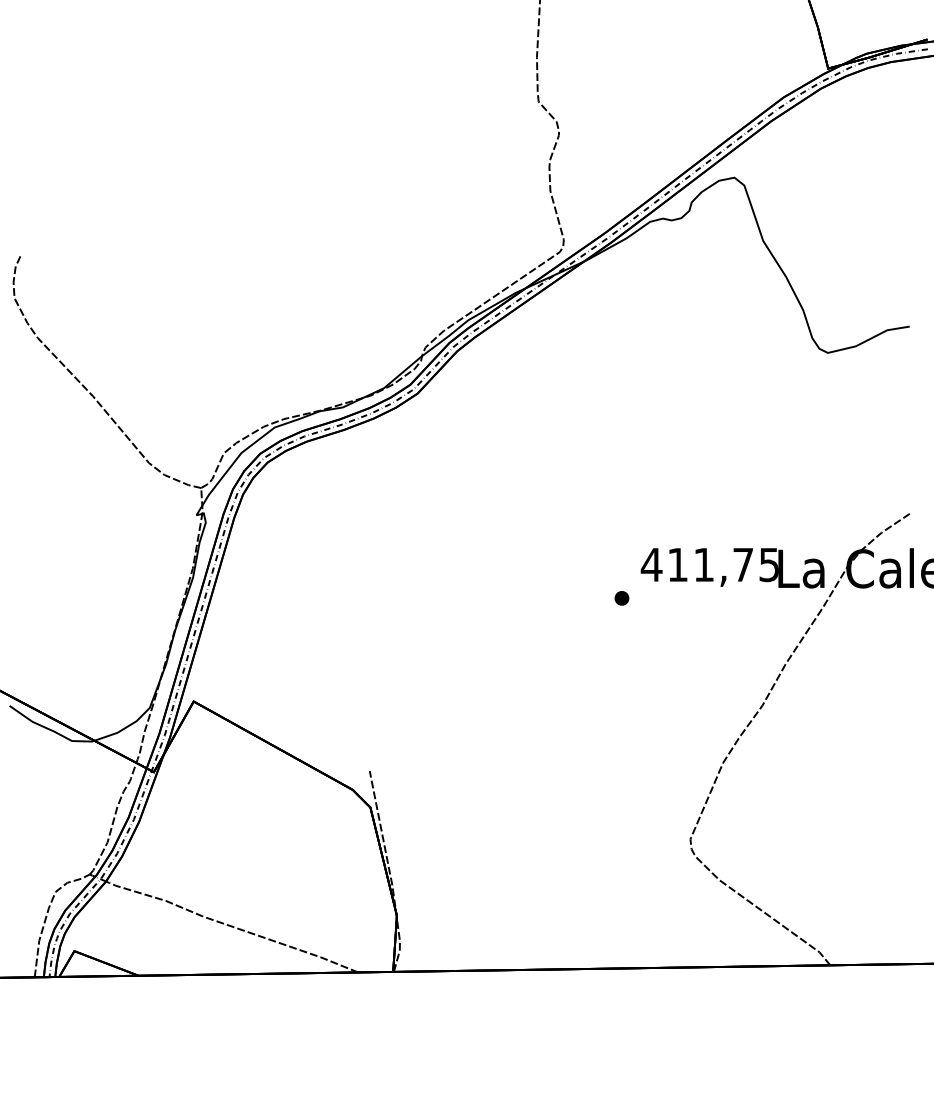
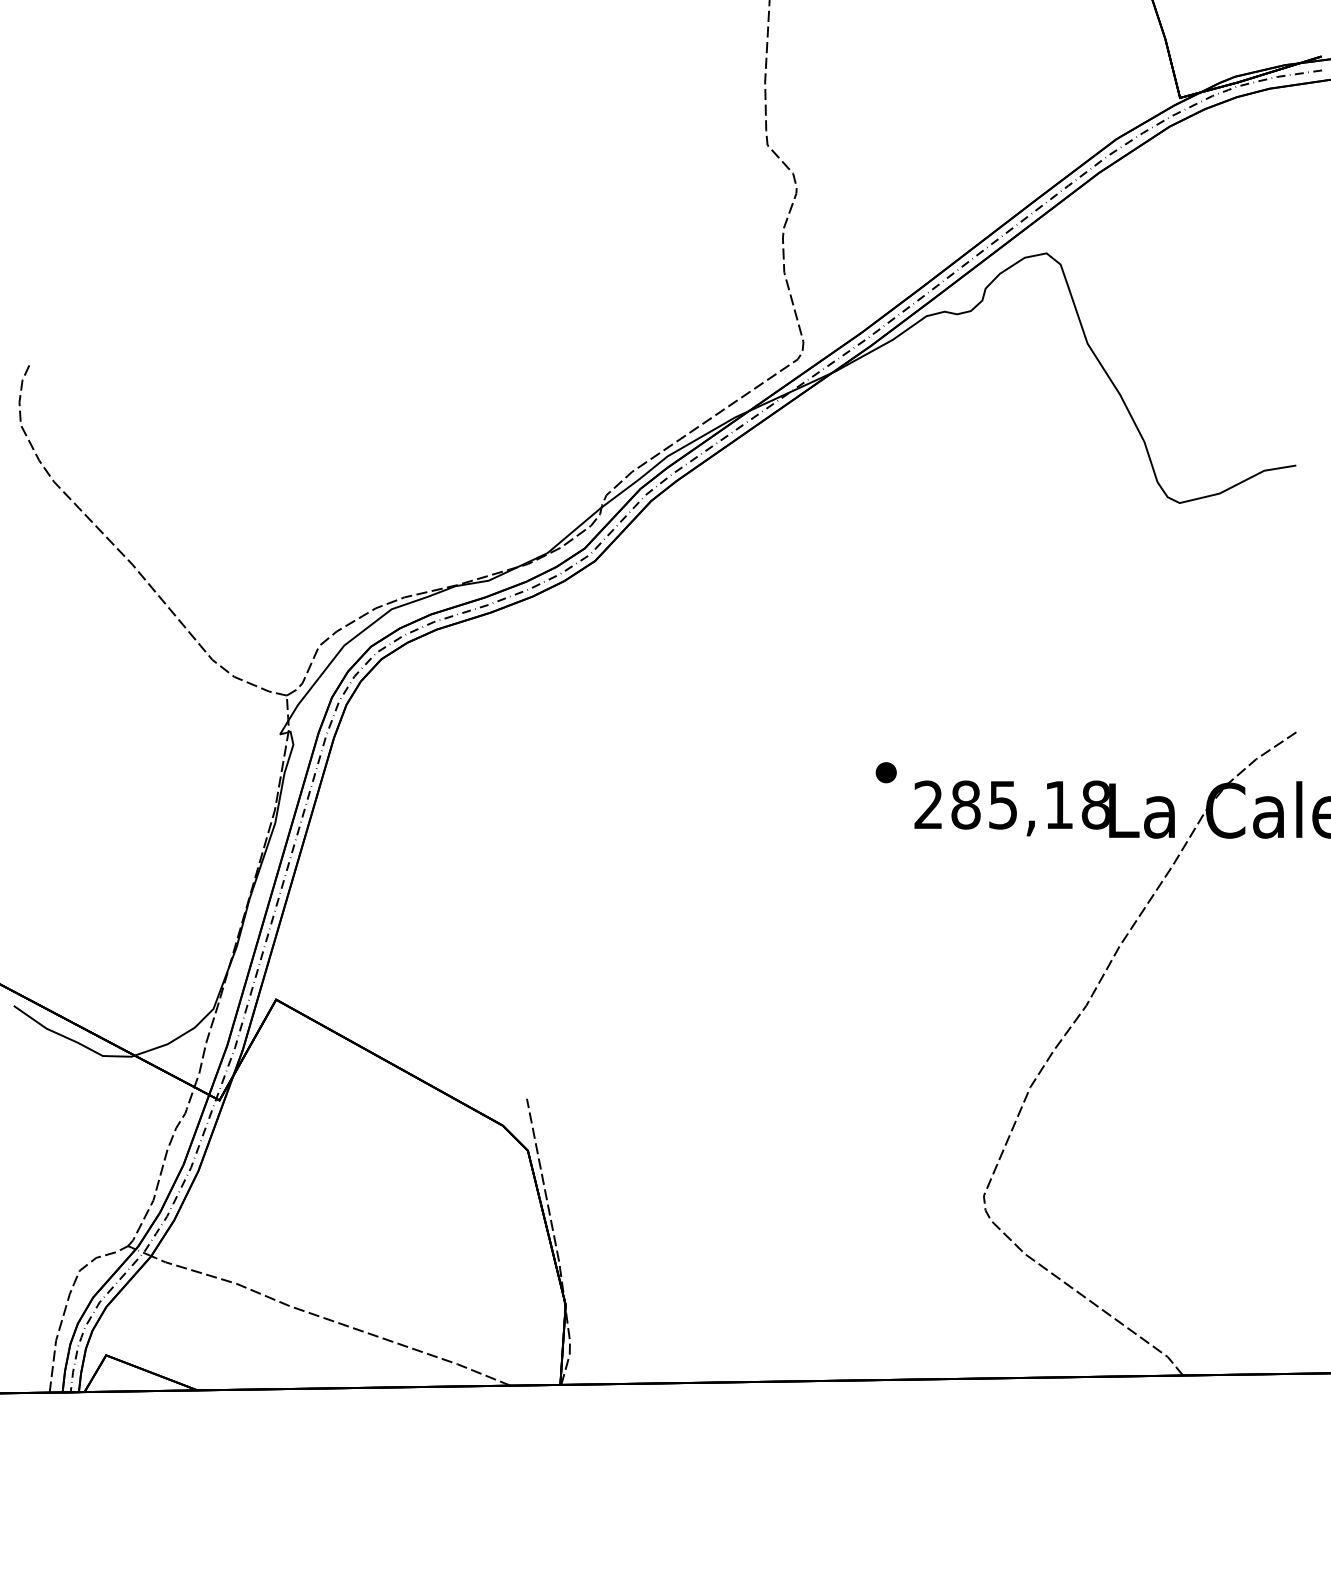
text: (709, 564) -> (1011, 804), 411,75 -> 285,18
part: (621, 598) -> (885, 772), moved

